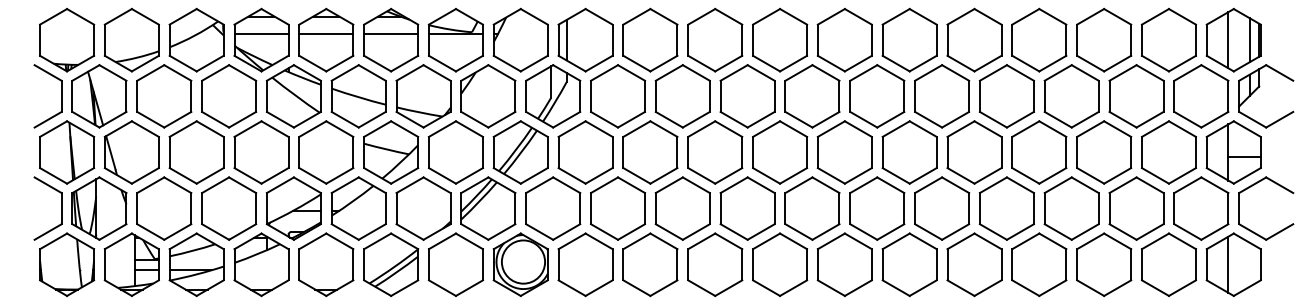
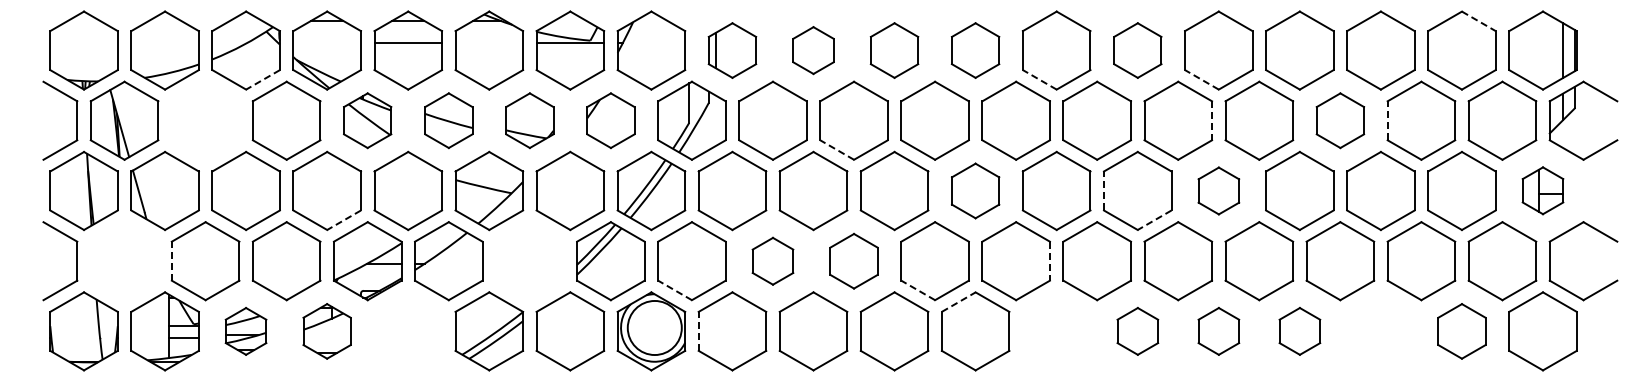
line: (1183, 16) -> (1479, 21), solid -> dashed
line: (260, 34) -> (326, 43), removed
line: (391, 34) -> (489, 43), removed
part: (585, 40) -> (732, 50), size x0.7
part: (650, 40) -> (813, 50), size x0.6
part: (715, 40) -> (894, 50), size x0.7
part: (779, 40) -> (975, 50), size x0.7
part: (909, 40) -> (1137, 50), size x0.7
line: (1228, 40) -> (1536, 50), removed
line: (831, 63) -> (1039, 79), solid -> dashed
line: (960, 63) -> (1201, 79), solid -> dashed
line: (209, 64) -> (262, 80), solid -> dashed
part: (164, 96) -> (205, 120), removed
part: (293, 96) -> (367, 120), size x0.7
part: (358, 96) -> (448, 120), size x0.7
part: (423, 96) -> (529, 120), size x0.7
part: (488, 96) -> (610, 120), size x0.7
line: (969, 96) -> (1212, 120), solid -> dashed
part: (1071, 96) -> (1340, 120), size x0.7
line: (1109, 96) -> (1387, 120), solid -> dashed
line: (668, 119) -> (836, 149), solid -> dashed
part: (779, 152) -> (975, 190), size x0.7
line: (882, 152) -> (1103, 190), solid -> dashed
part: (974, 152) -> (1218, 190), size x0.6
part: (1233, 152) -> (1542, 190), size x0.6
line: (274, 176) -> (343, 220), solid -> dashed
line: (923, 176) -> (1154, 220), solid -> dashed
part: (99, 208) -> (124, 261), removed
line: (136, 208) -> (171, 261), solid -> dashed
part: (423, 208) -> (529, 261), removed
part: (617, 208) -> (772, 261), size x0.6
part: (682, 208) -> (853, 261), size x0.7
line: (839, 208) -> (1049, 261), solid -> dashed
line: (539, 232) -> (674, 290), solid -> dashed
line: (733, 232) -> (917, 290), solid -> dashed
line: (767, 240) -> (959, 301), solid -> dashed
part: (196, 264) -> (245, 331), size x0.6
part: (260, 264) -> (326, 331), size x0.7
part: (326, 264) -> (408, 331), removed
line: (558, 264) -> (698, 331), solid -> dashed
part: (844, 264) -> (1056, 331), removed
part: (909, 264) -> (1137, 331), size x0.6
part: (974, 264) -> (1218, 331), size x0.6
part: (1039, 264) -> (1299, 331), size x0.6
part: (1103, 264) -> (1380, 331), removed
part: (1168, 264) -> (1461, 331), size x0.7
line: (1228, 264) -> (1536, 331), removed

